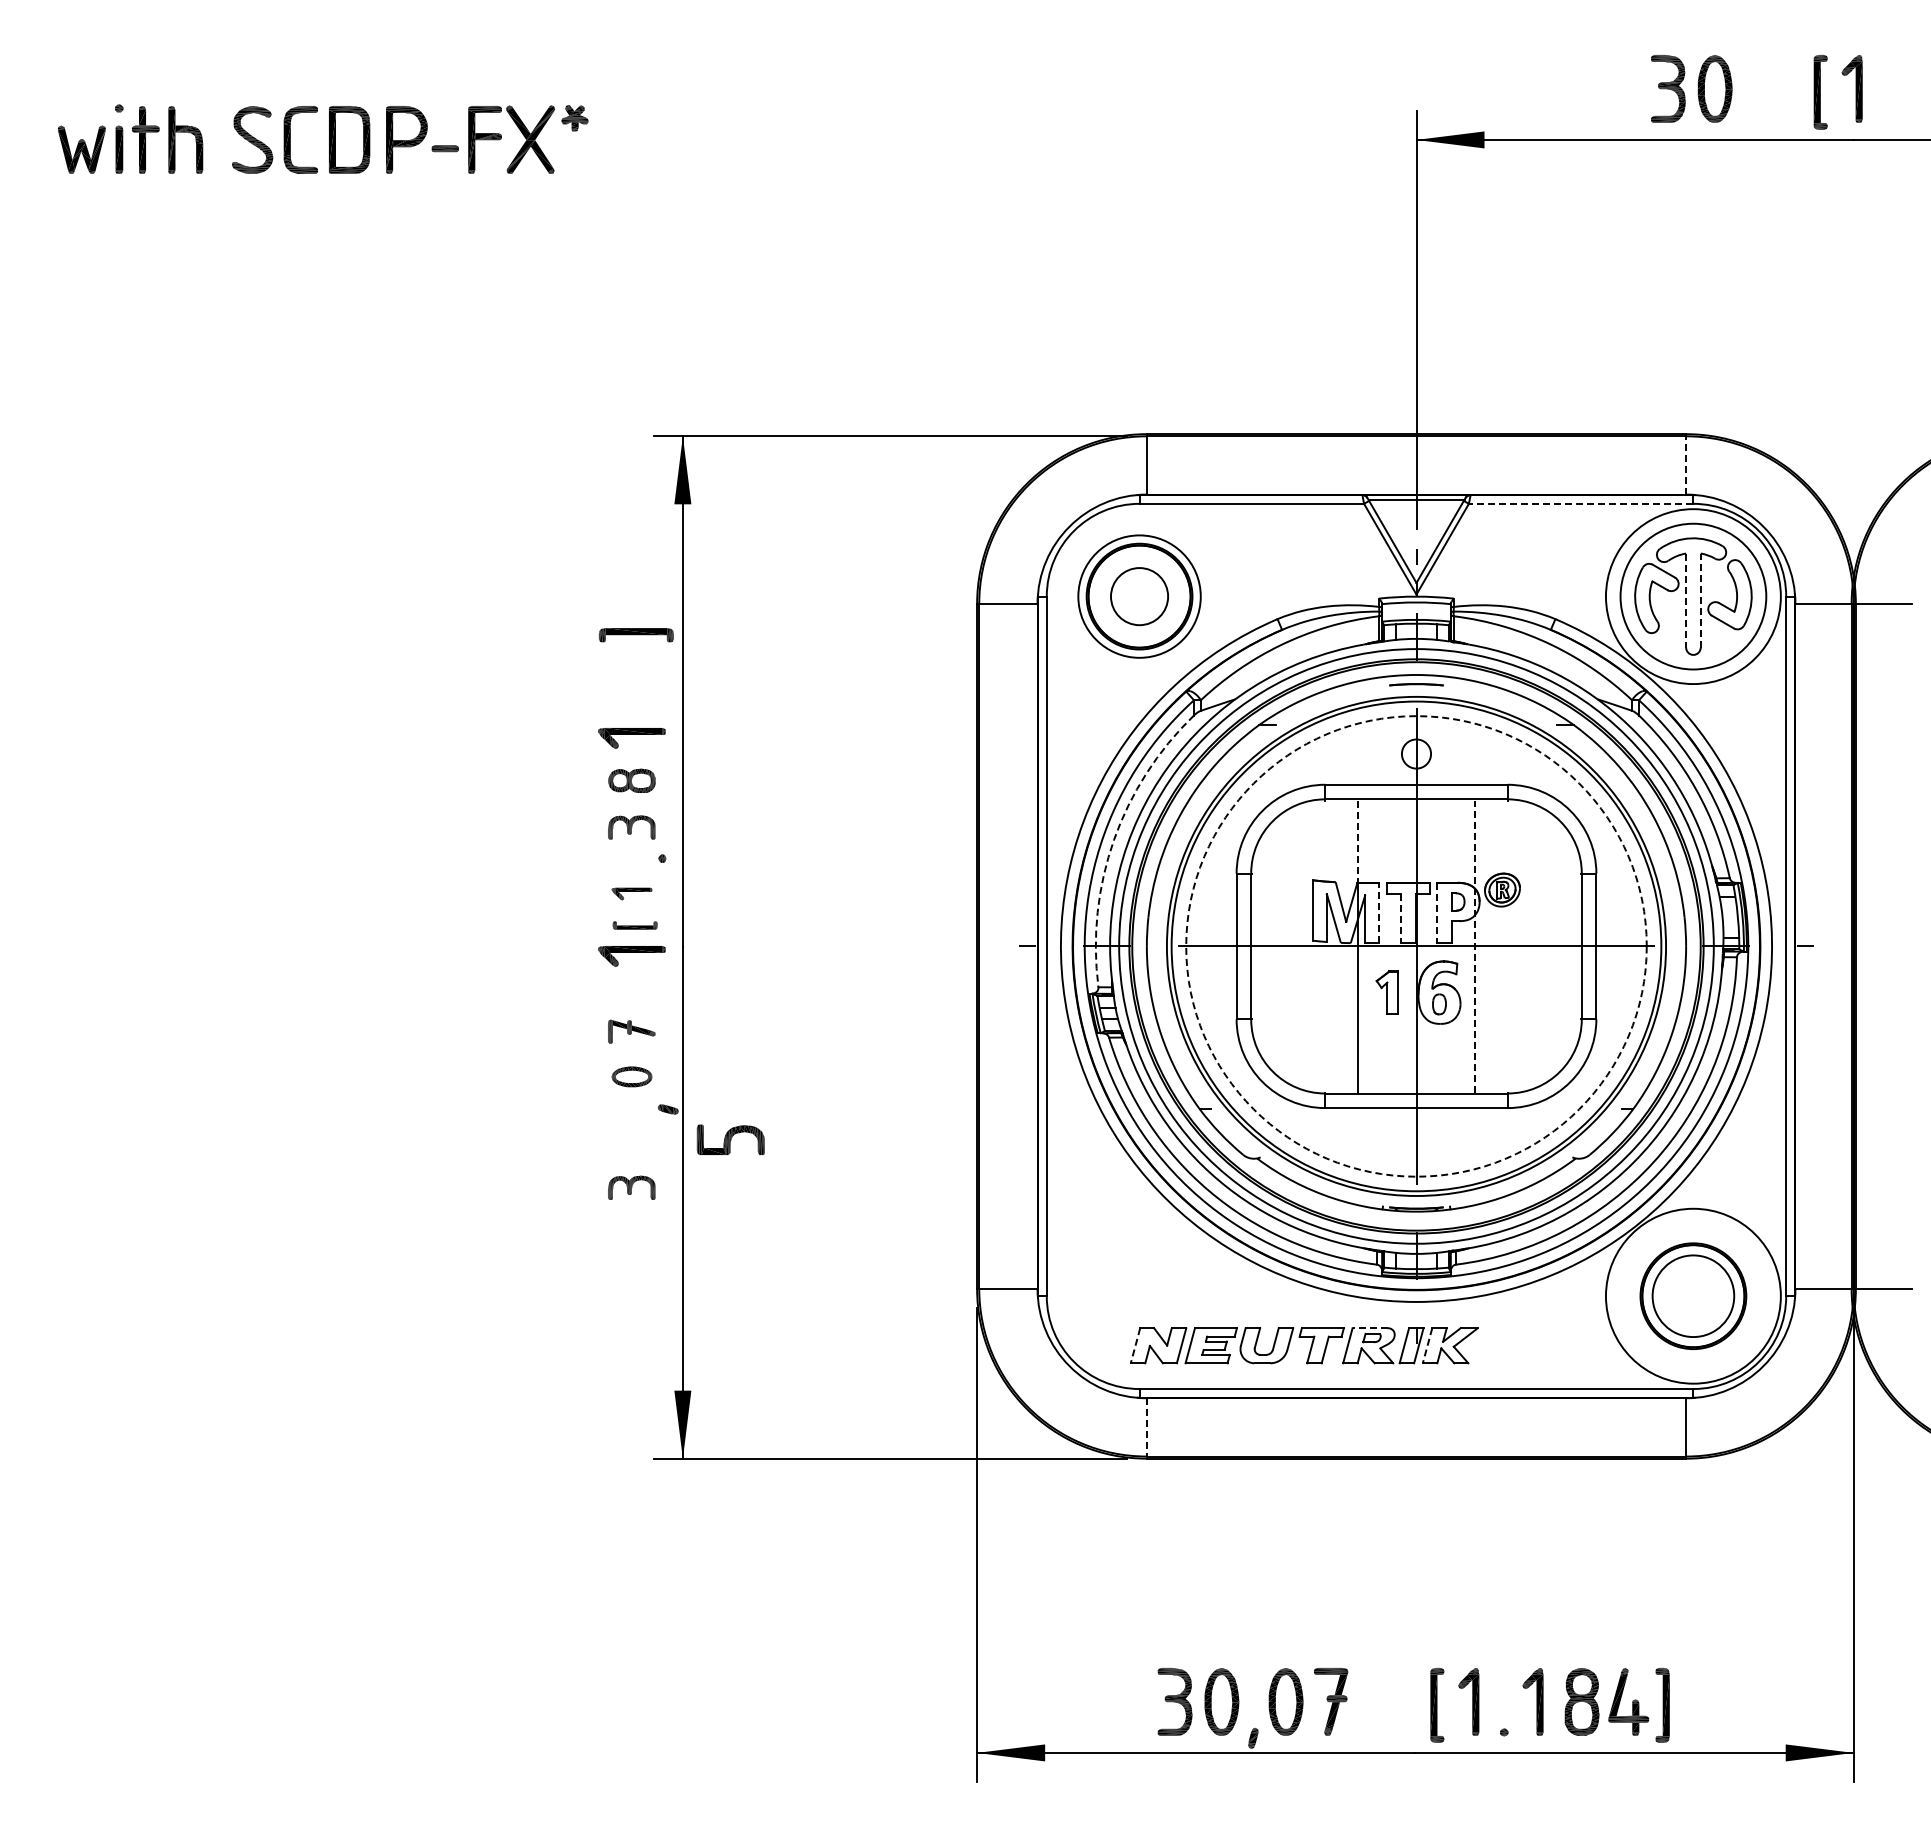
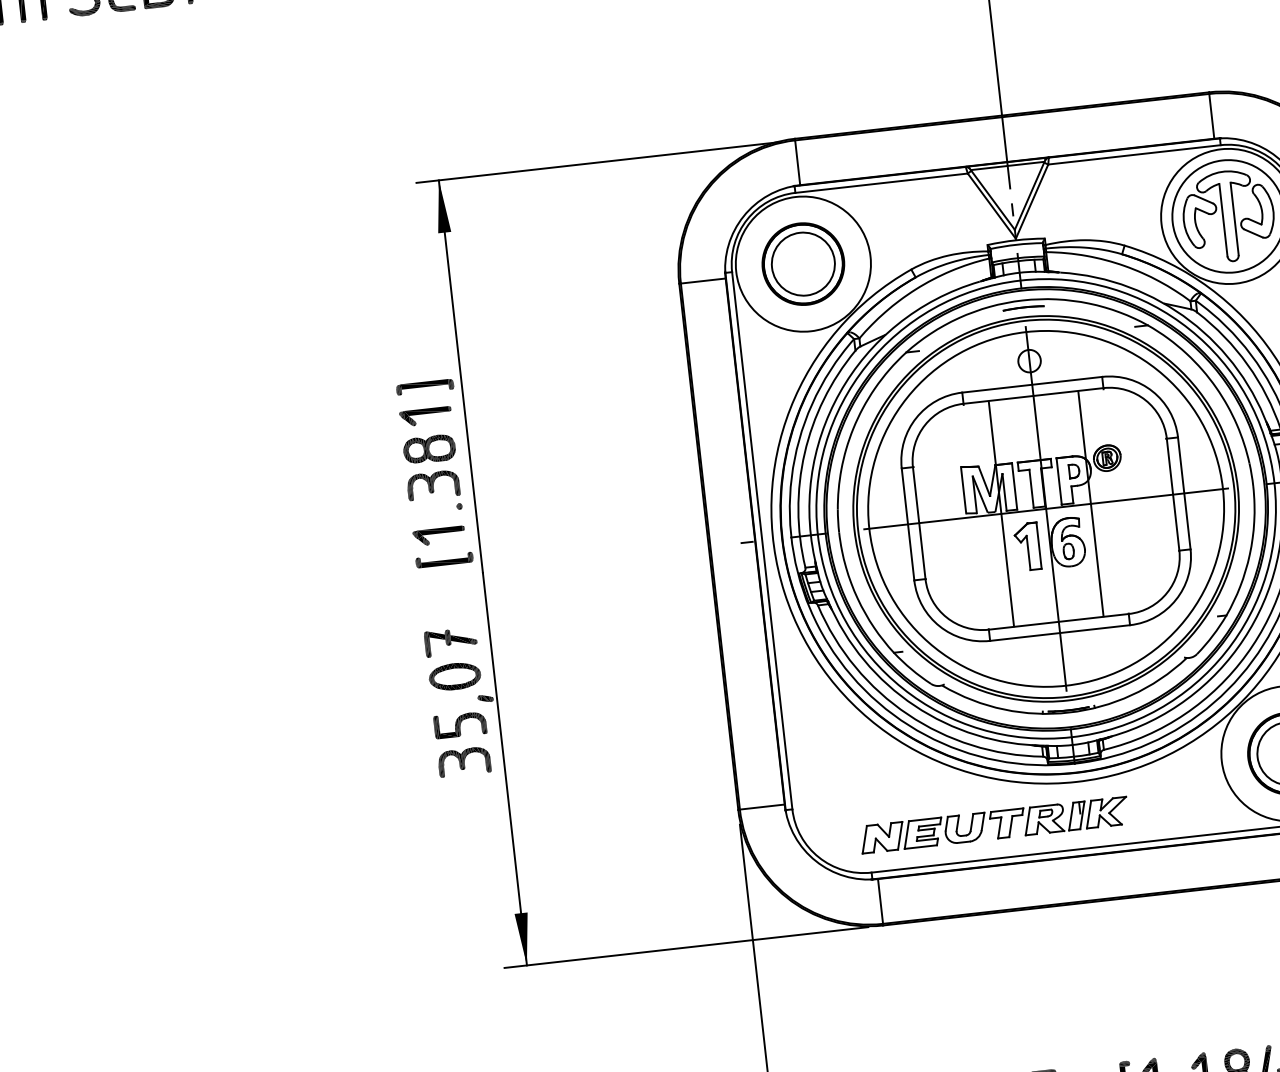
line: (1686, 463) -> (1211, 114), dashed -> solid
line: (1580, 503) -> (1133, 154), dashed -> solid
circle: (1139, 596) -> (803, 264), size x1.43
circle: (1139, 596) -> (803, 264), size x1.43
line: (1700, 600) -> (1234, 218), dashed -> solid
line: (1686, 601) -> (1223, 220), dashed -> solid
part: (635, 635) -> (424, 387), moved
part: (631, 780) -> (429, 449), size x1.43
part: (631, 827) -> (433, 485), size x1.43
arc: (1114, 840) -> (805, 453), dashed -> solid
line: (1358, 841) -> (992, 433), dashed -> solid
part: (631, 893) -> (438, 535), size x1.67
line: (1379, 912) -> (1014, 486), dashed -> solid
line: (1437, 913) -> (1059, 481), dashed -> solid
line: (1400, 918) -> (1031, 488), dashed -> solid
part: (634, 925) -> (443, 560), size x1.67
circle: (1416, 946) -> (1046, 508), dashed -> solid
line: (1474, 946) -> (1090, 503), dashed -> solid
part: (631, 956) -> (444, 584), removed
part: (1386, 992) -> (1027, 546), size x1.43
part: (631, 1031) -> (450, 641), size x1.43
part: (631, 1076) -> (454, 676), size x1.67
part: (730, 1139) -> (460, 724), moved
part: (631, 1187) -> (464, 761), size x1.43
line: (1369, 1328) -> (1042, 806), dashed -> solid
line: (1135, 1346) -> (864, 840), dashed -> solid
line: (1427, 1346) -> (1089, 815), dashed -> solid
line: (1146, 1428) -> (880, 902), dashed -> solid

